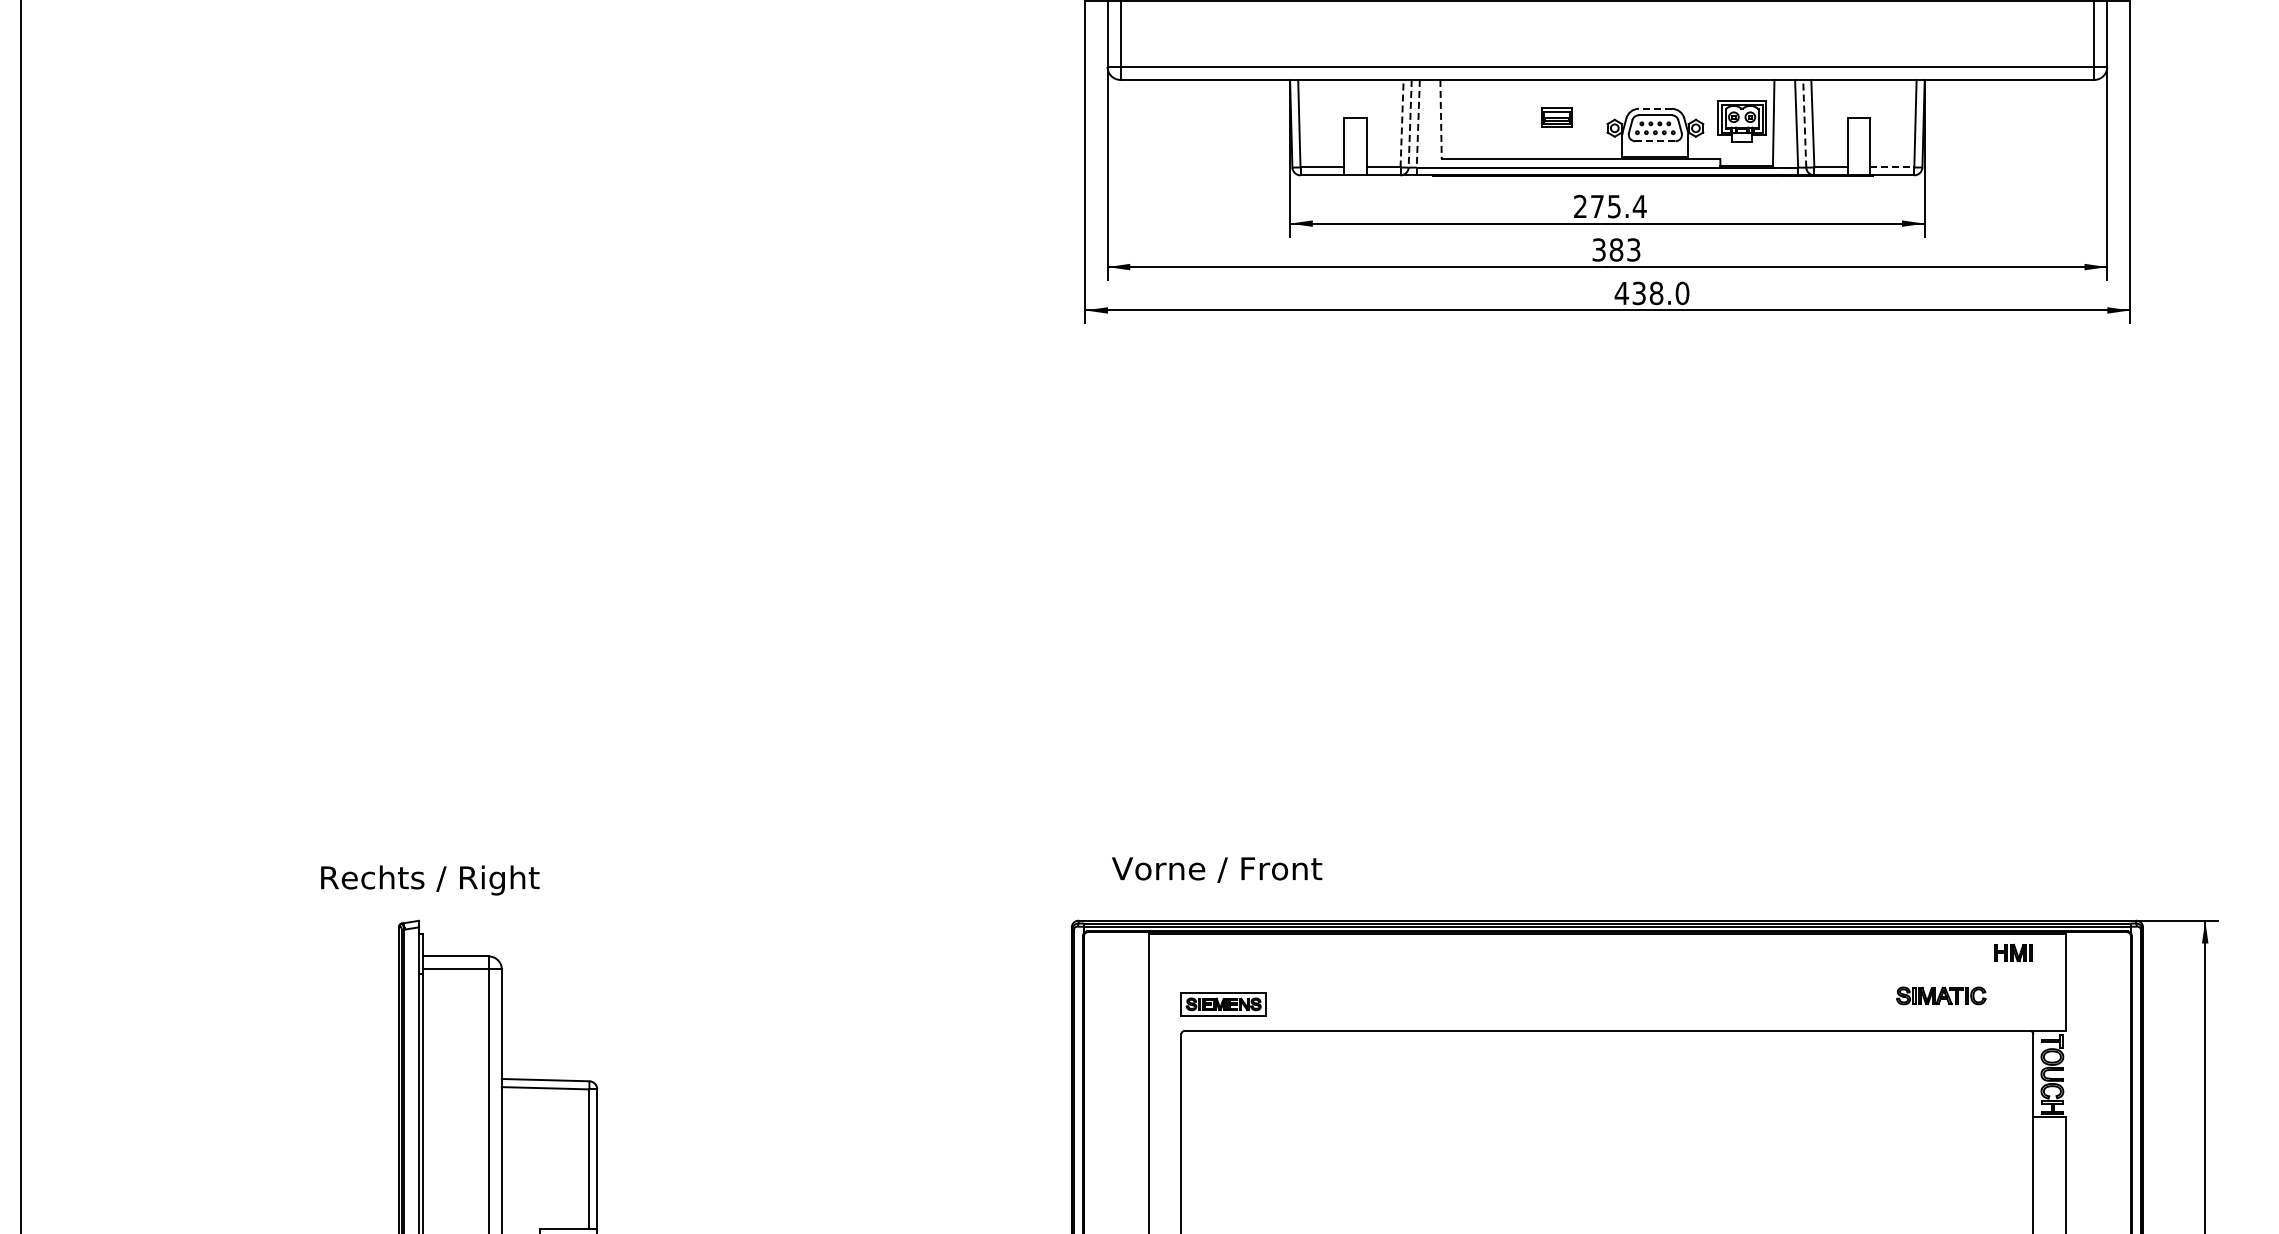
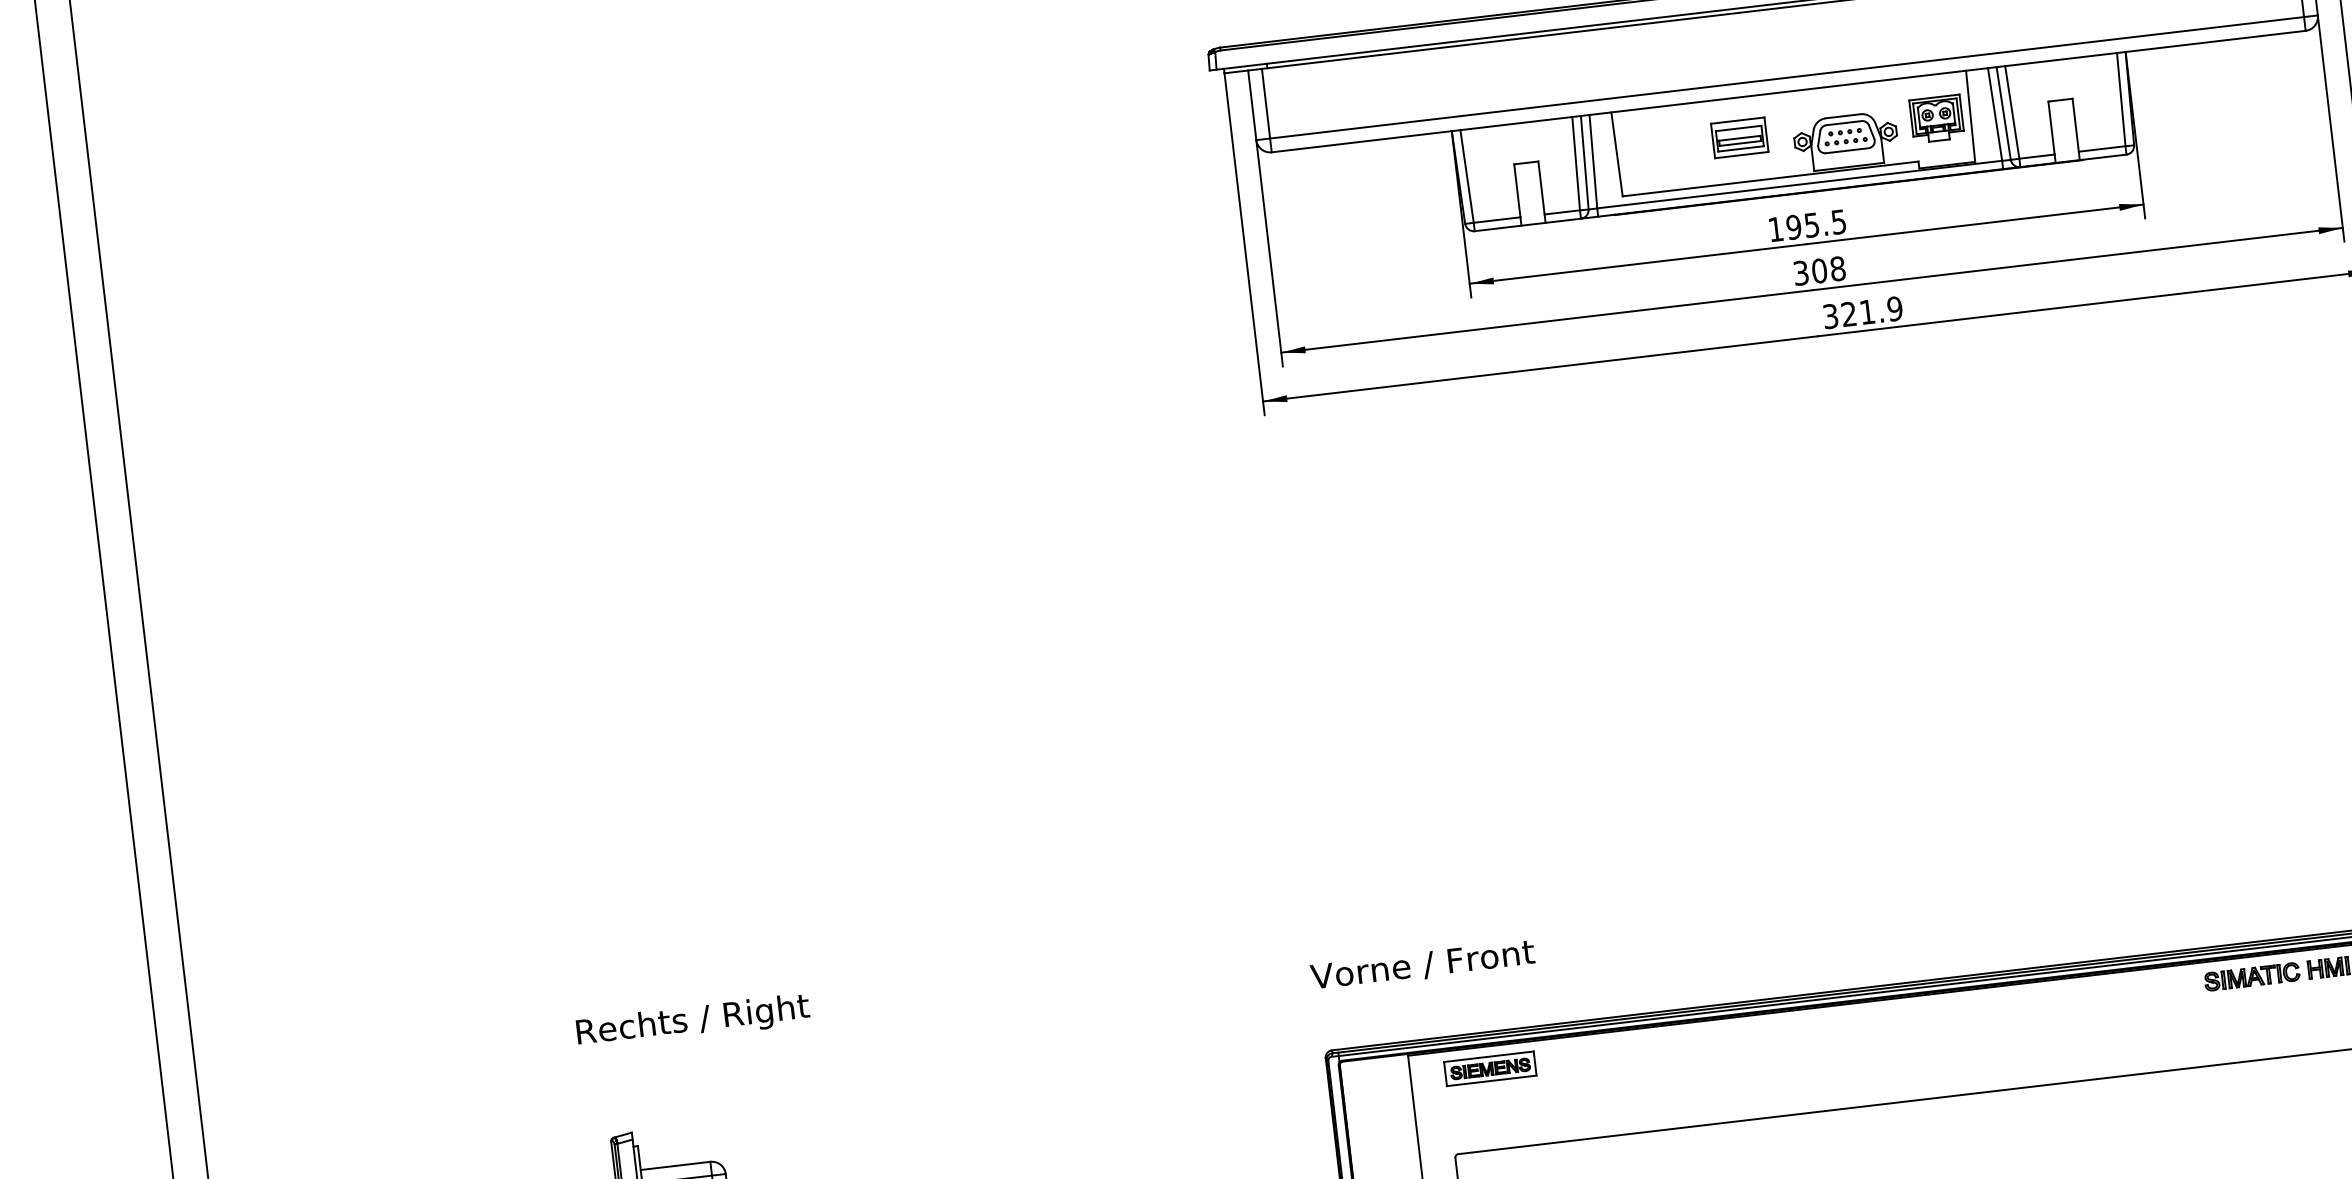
line: (1654, 108) -> (1842, 116), dashed -> solid
part: (1556, 117) -> (1739, 137), size x1.67
line: (1441, 119) -> (1617, 154), dashed -> solid
line: (1402, 123) -> (1576, 163), dashed -> solid
line: (1410, 123) -> (1585, 162), dashed -> solid
line: (1418, 123) -> (1593, 161), dashed -> solid
line: (1804, 123) -> (2003, 113), dashed -> solid
line: (1655, 141) -> (1847, 150), dashed -> solid
line: (1892, 167) -> (2102, 149), dashed -> solid
text: (1610, 206) -> (1807, 225), 275.4 -> 195.5
text: (1624, 249) -> (1828, 269), 383 -> 308
text: (1651, 293) -> (1862, 312), 438.0 -> 321.9
text: (1217, 869) -> (1423, 965), moved
text: (430, 880) -> (693, 1021), moved
part: (1941, 995) -> (2252, 976), moved
part: (1223, 1004) -> (1490, 1069), moved

